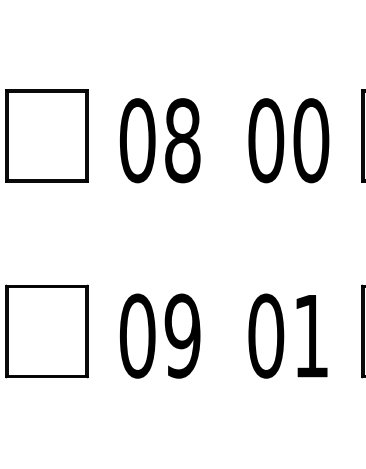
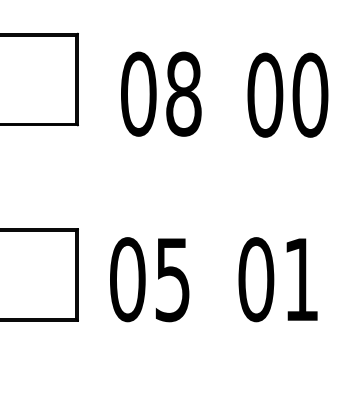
text: (160, 140) -> (161, 94), moved
text: (288, 140) -> (287, 95), moved
text: (182, 335) -> (172, 279), 09 -> 05

